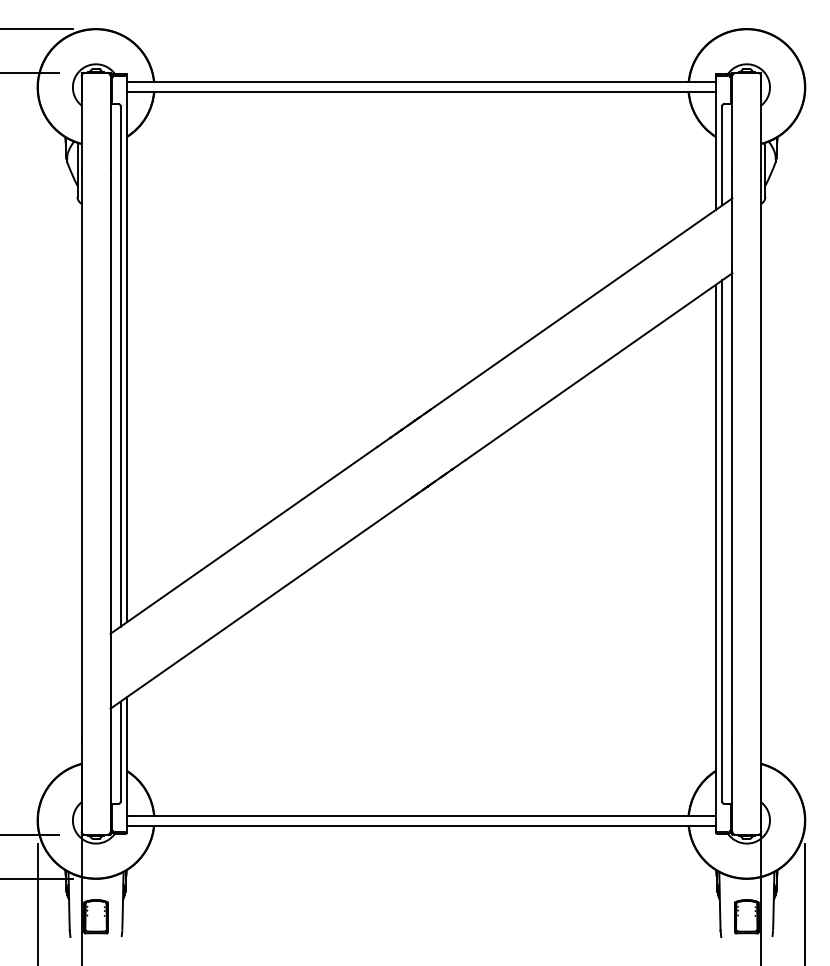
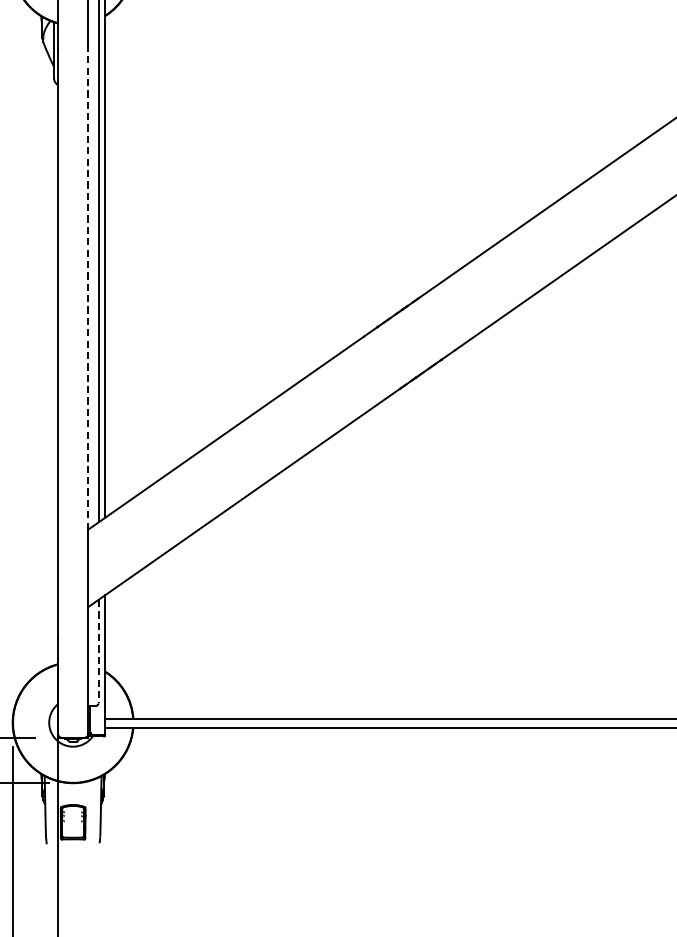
line: (110, 401) -> (88, 289), solid -> dashed
line: (120, 752) -> (98, 652), solid -> dashed

